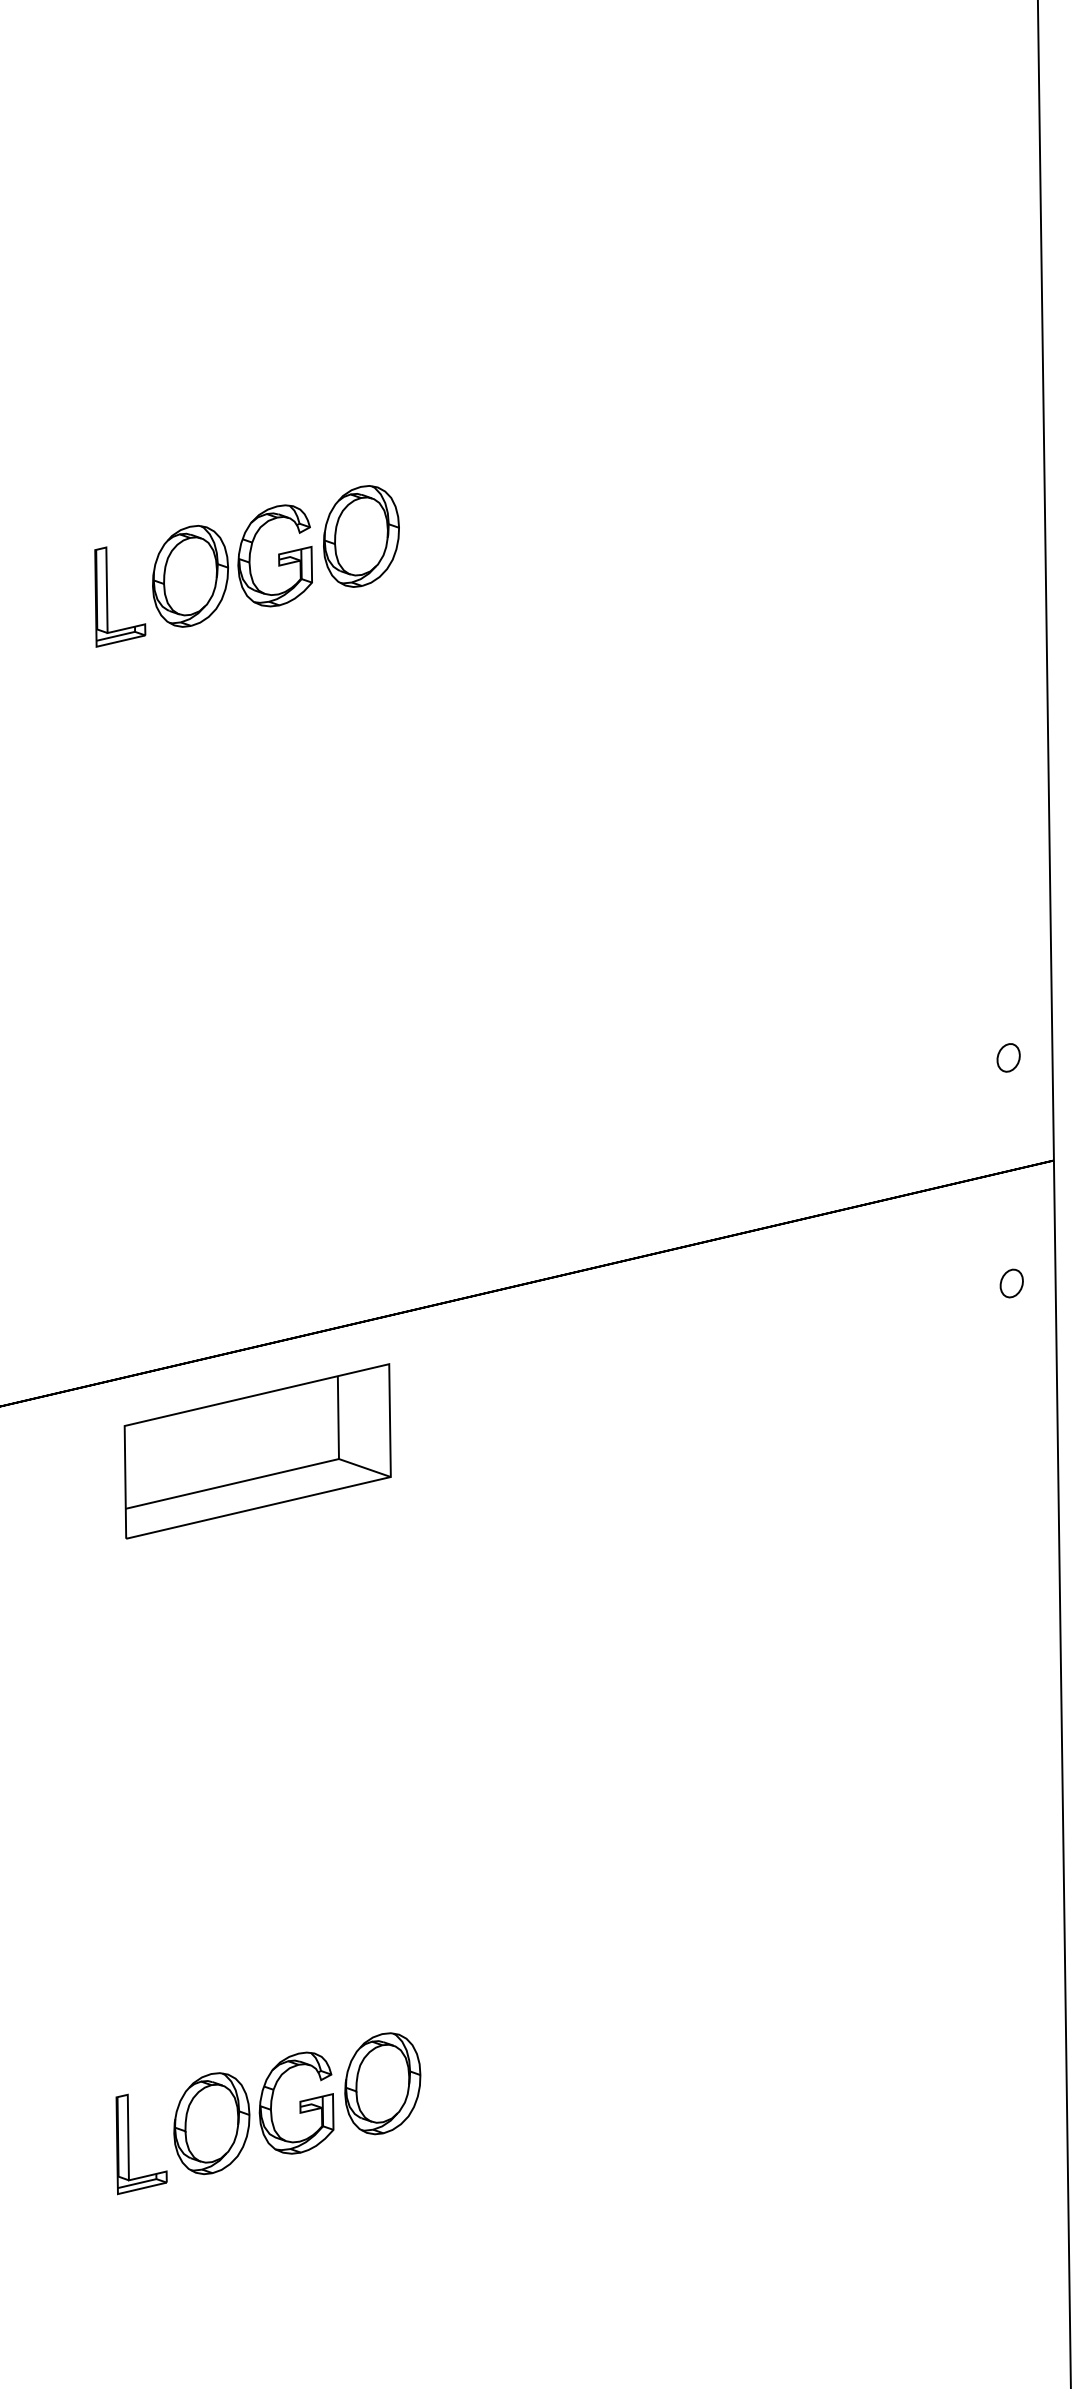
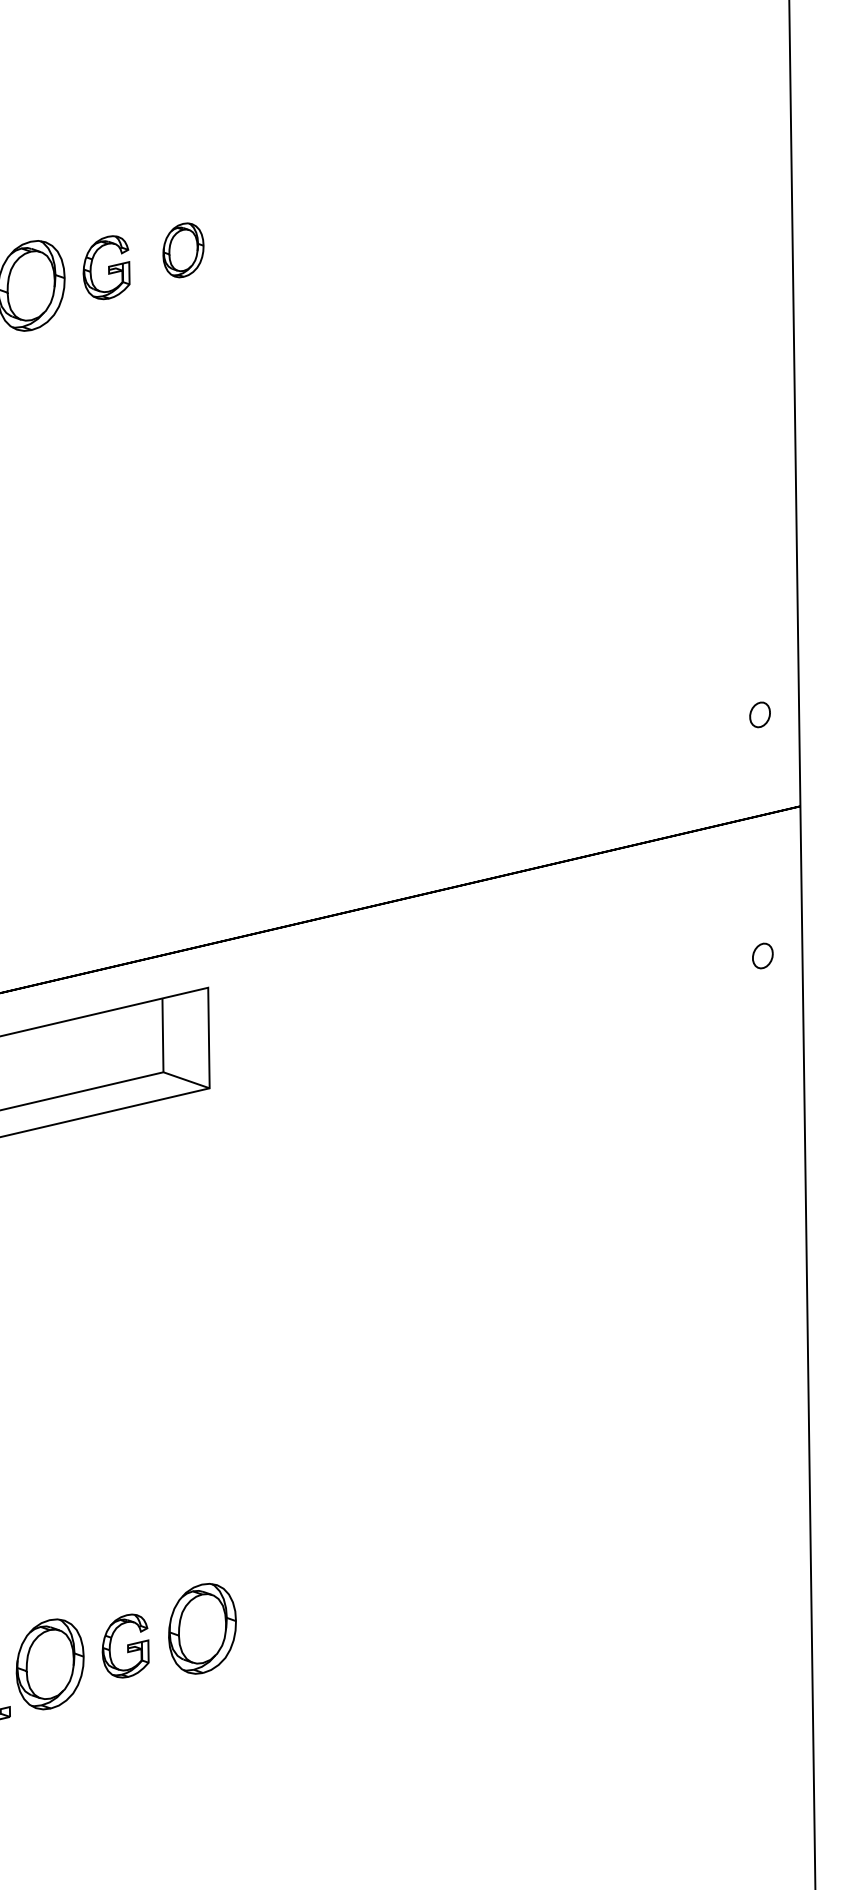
part: (361, 536) -> (183, 250), size x0.6
part: (274, 555) -> (106, 267), size x0.7
part: (1011, 1283) -> (762, 955), moved
part: (296, 2102) -> (125, 1645), size x0.7

